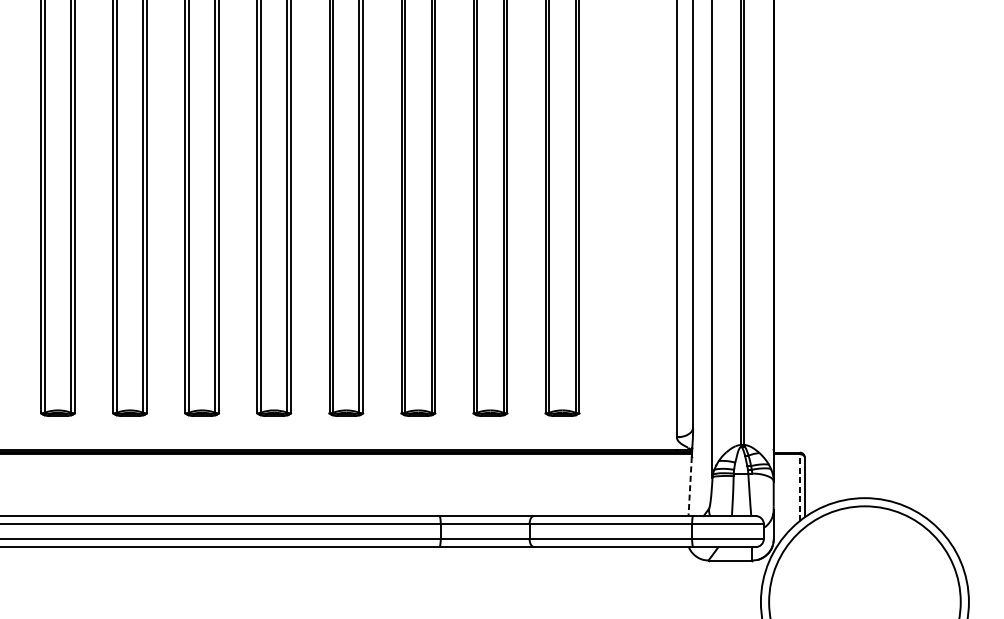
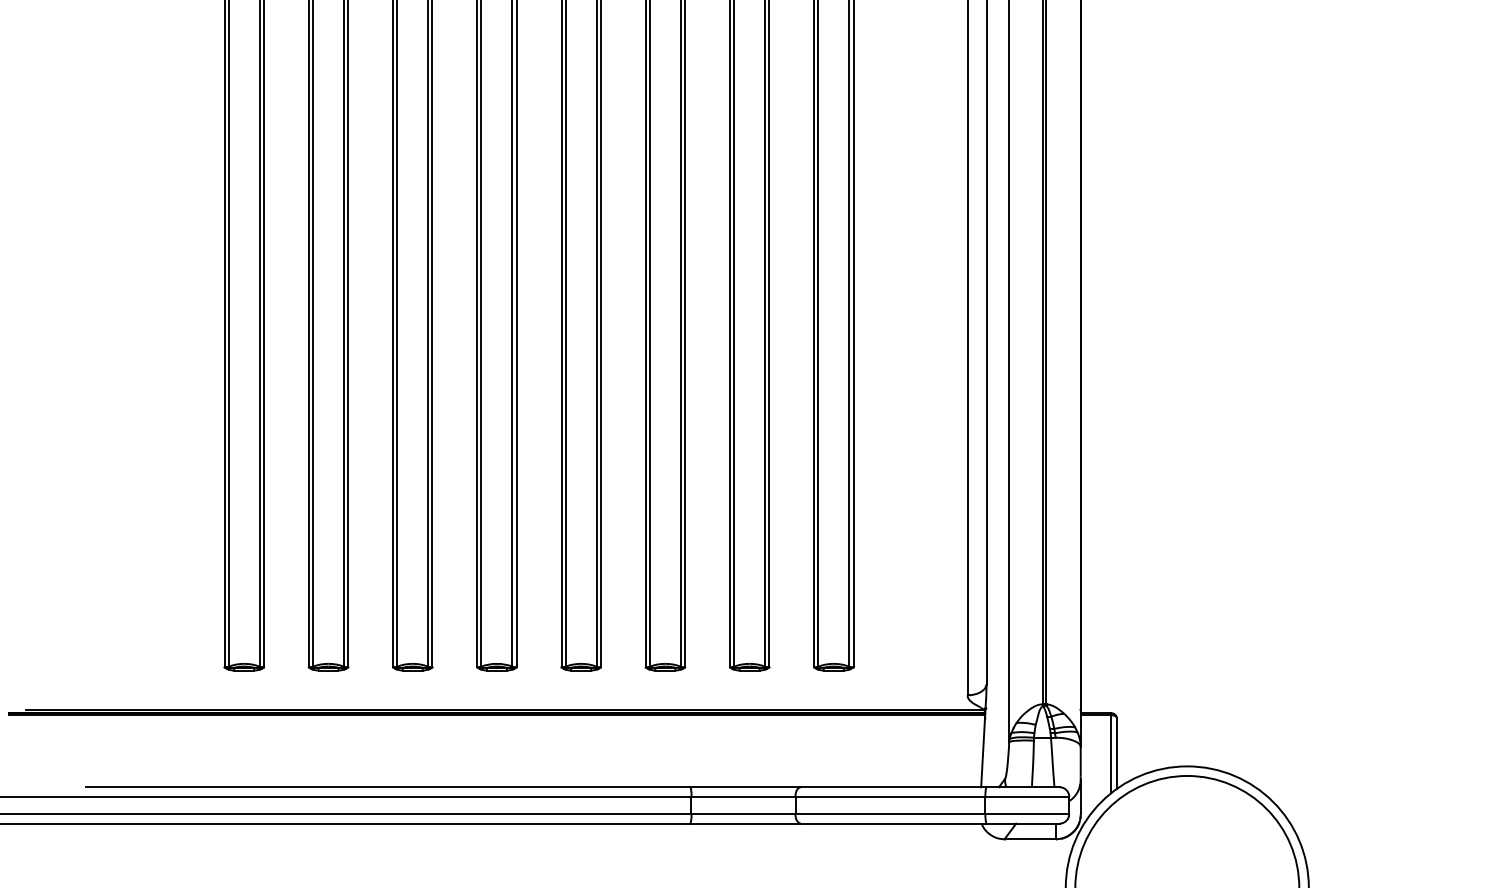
line: (690, 486) -> (983, 752), dashed -> solid
line: (800, 487) -> (1111, 754), dashed -> solid

